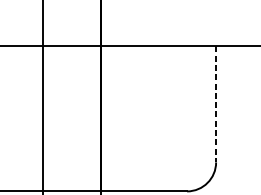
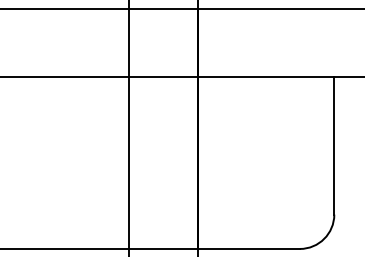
line: (216, 104) -> (334, 145), dashed -> solid

